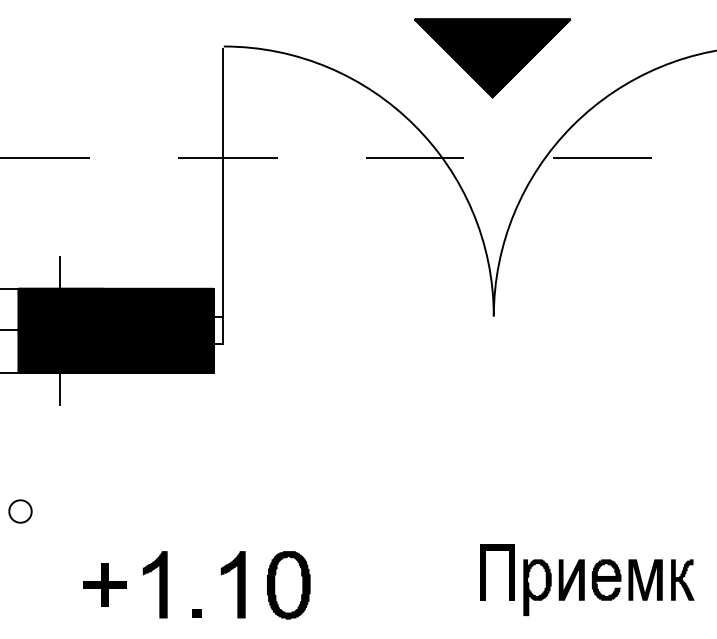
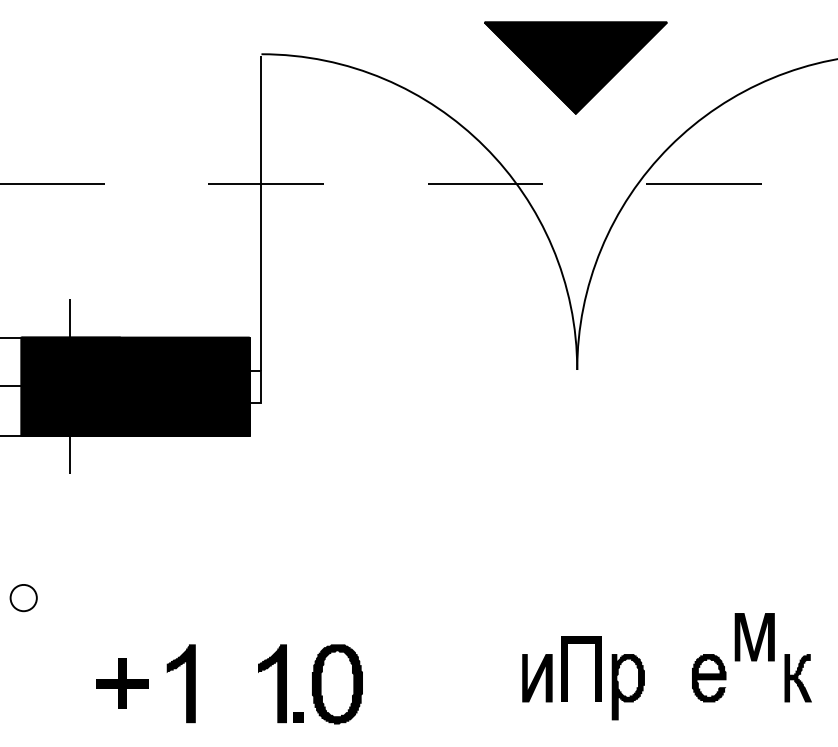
part: (571, 580) -> (537, 678), moved
part: (645, 580) -> (754, 637), moved
part: (197, 613) -> (298, 717), moved

